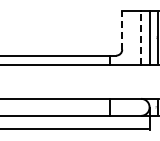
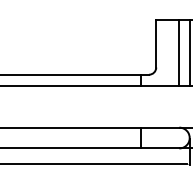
line: (122, 29) -> (156, 42), dashed -> solid
line: (141, 37) -> (179, 52), dashed -> solid

